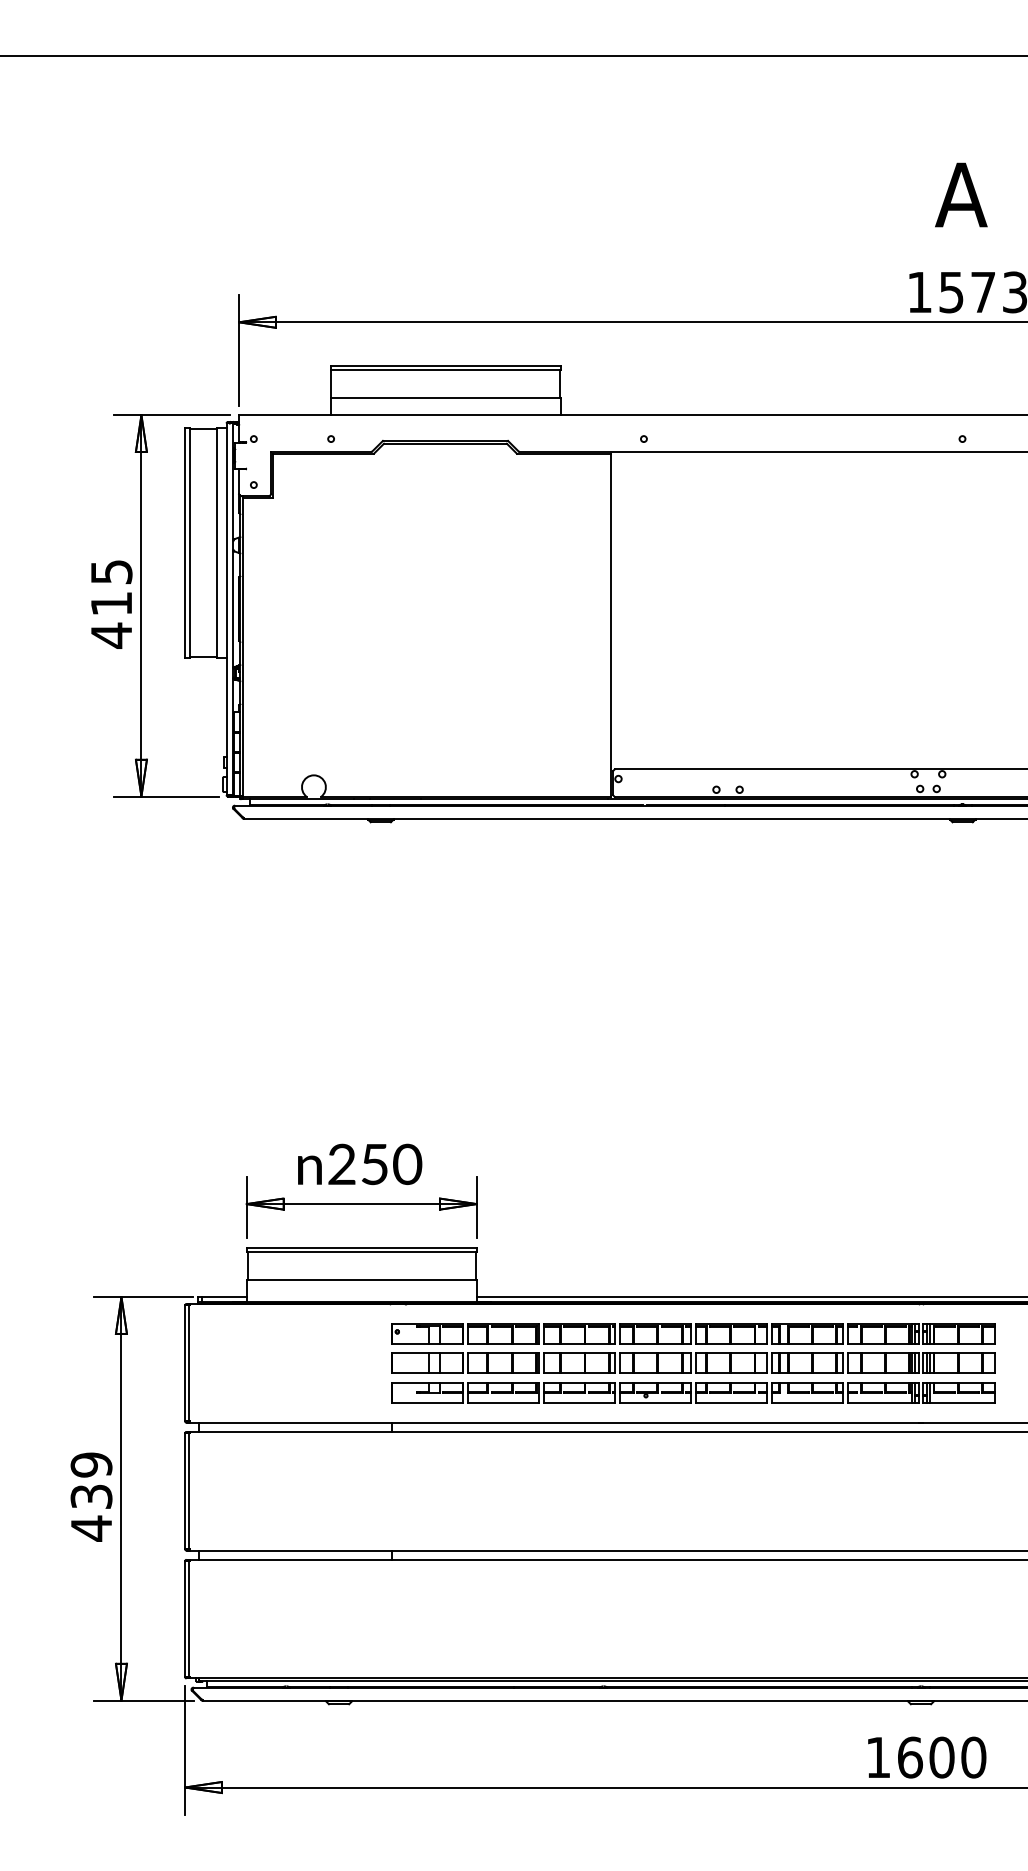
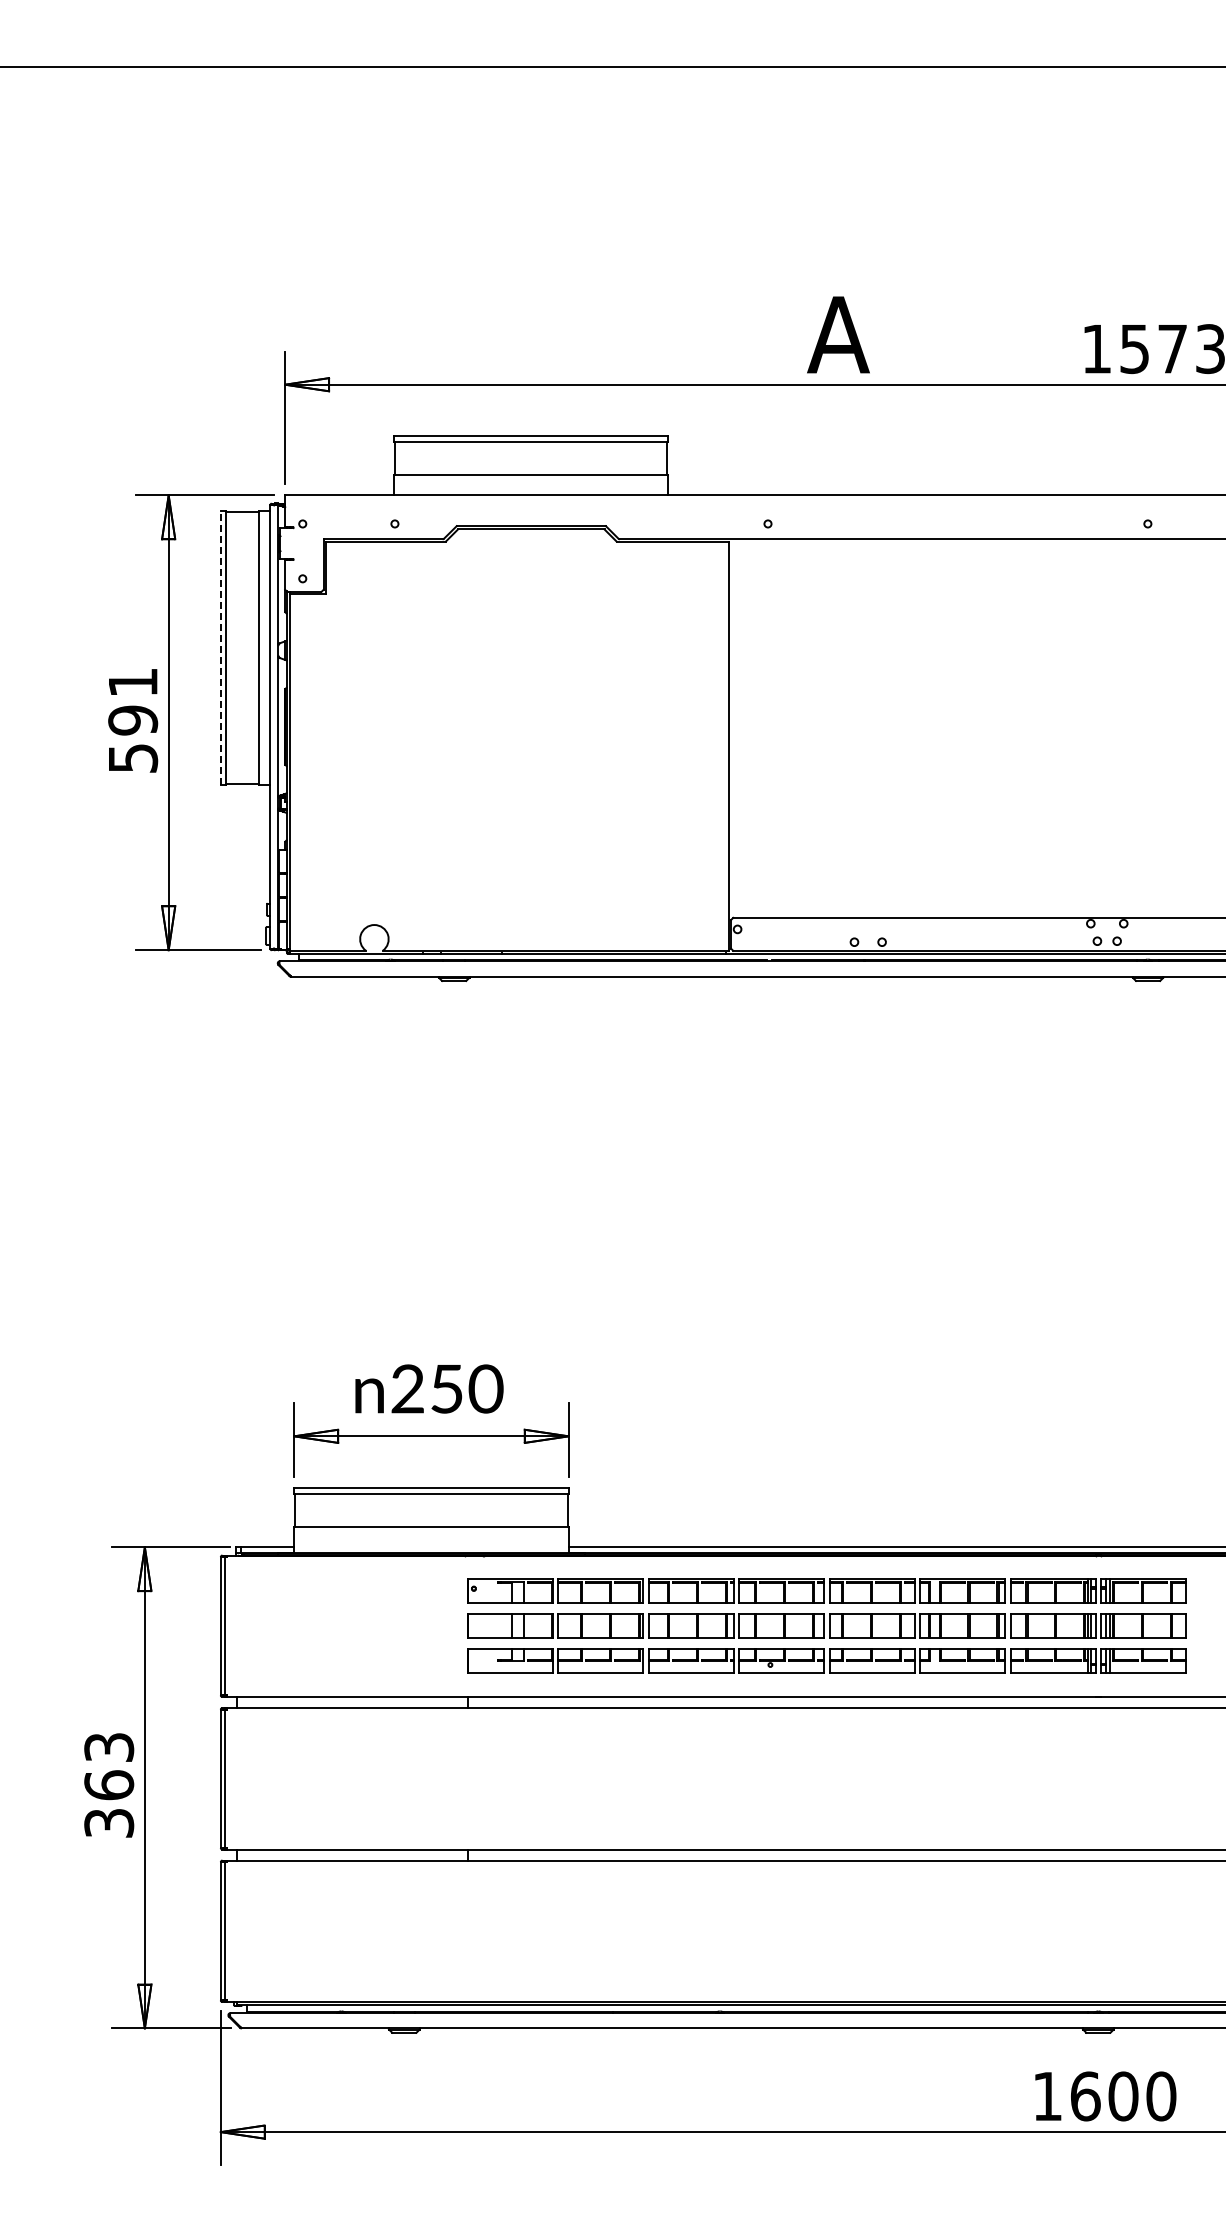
text: (961, 194) -> (838, 334), moved
line: (184, 542) -> (220, 647), solid -> dashed
text: (111, 604) -> (133, 721), 415 -> 591
text: (91, 1496) -> (109, 1785), 439 -> 363

